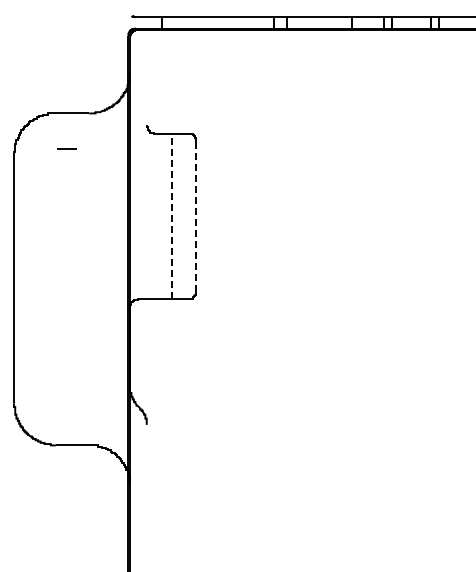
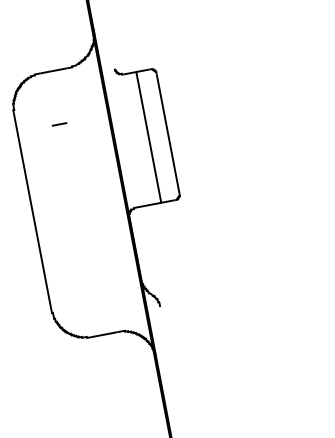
line: (66, 148) -> (59, 124), moved
line: (172, 215) -> (148, 136), dashed -> solid
line: (196, 216) -> (168, 133), dashed -> solid

